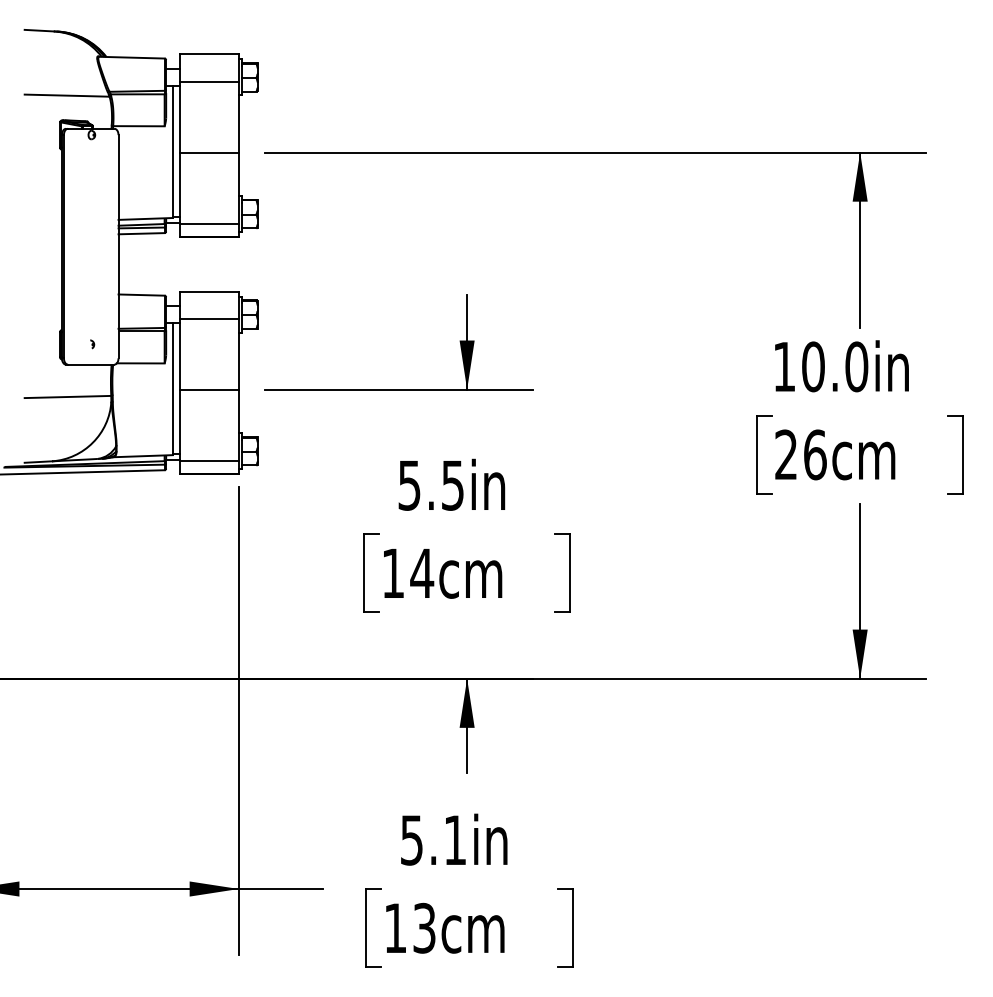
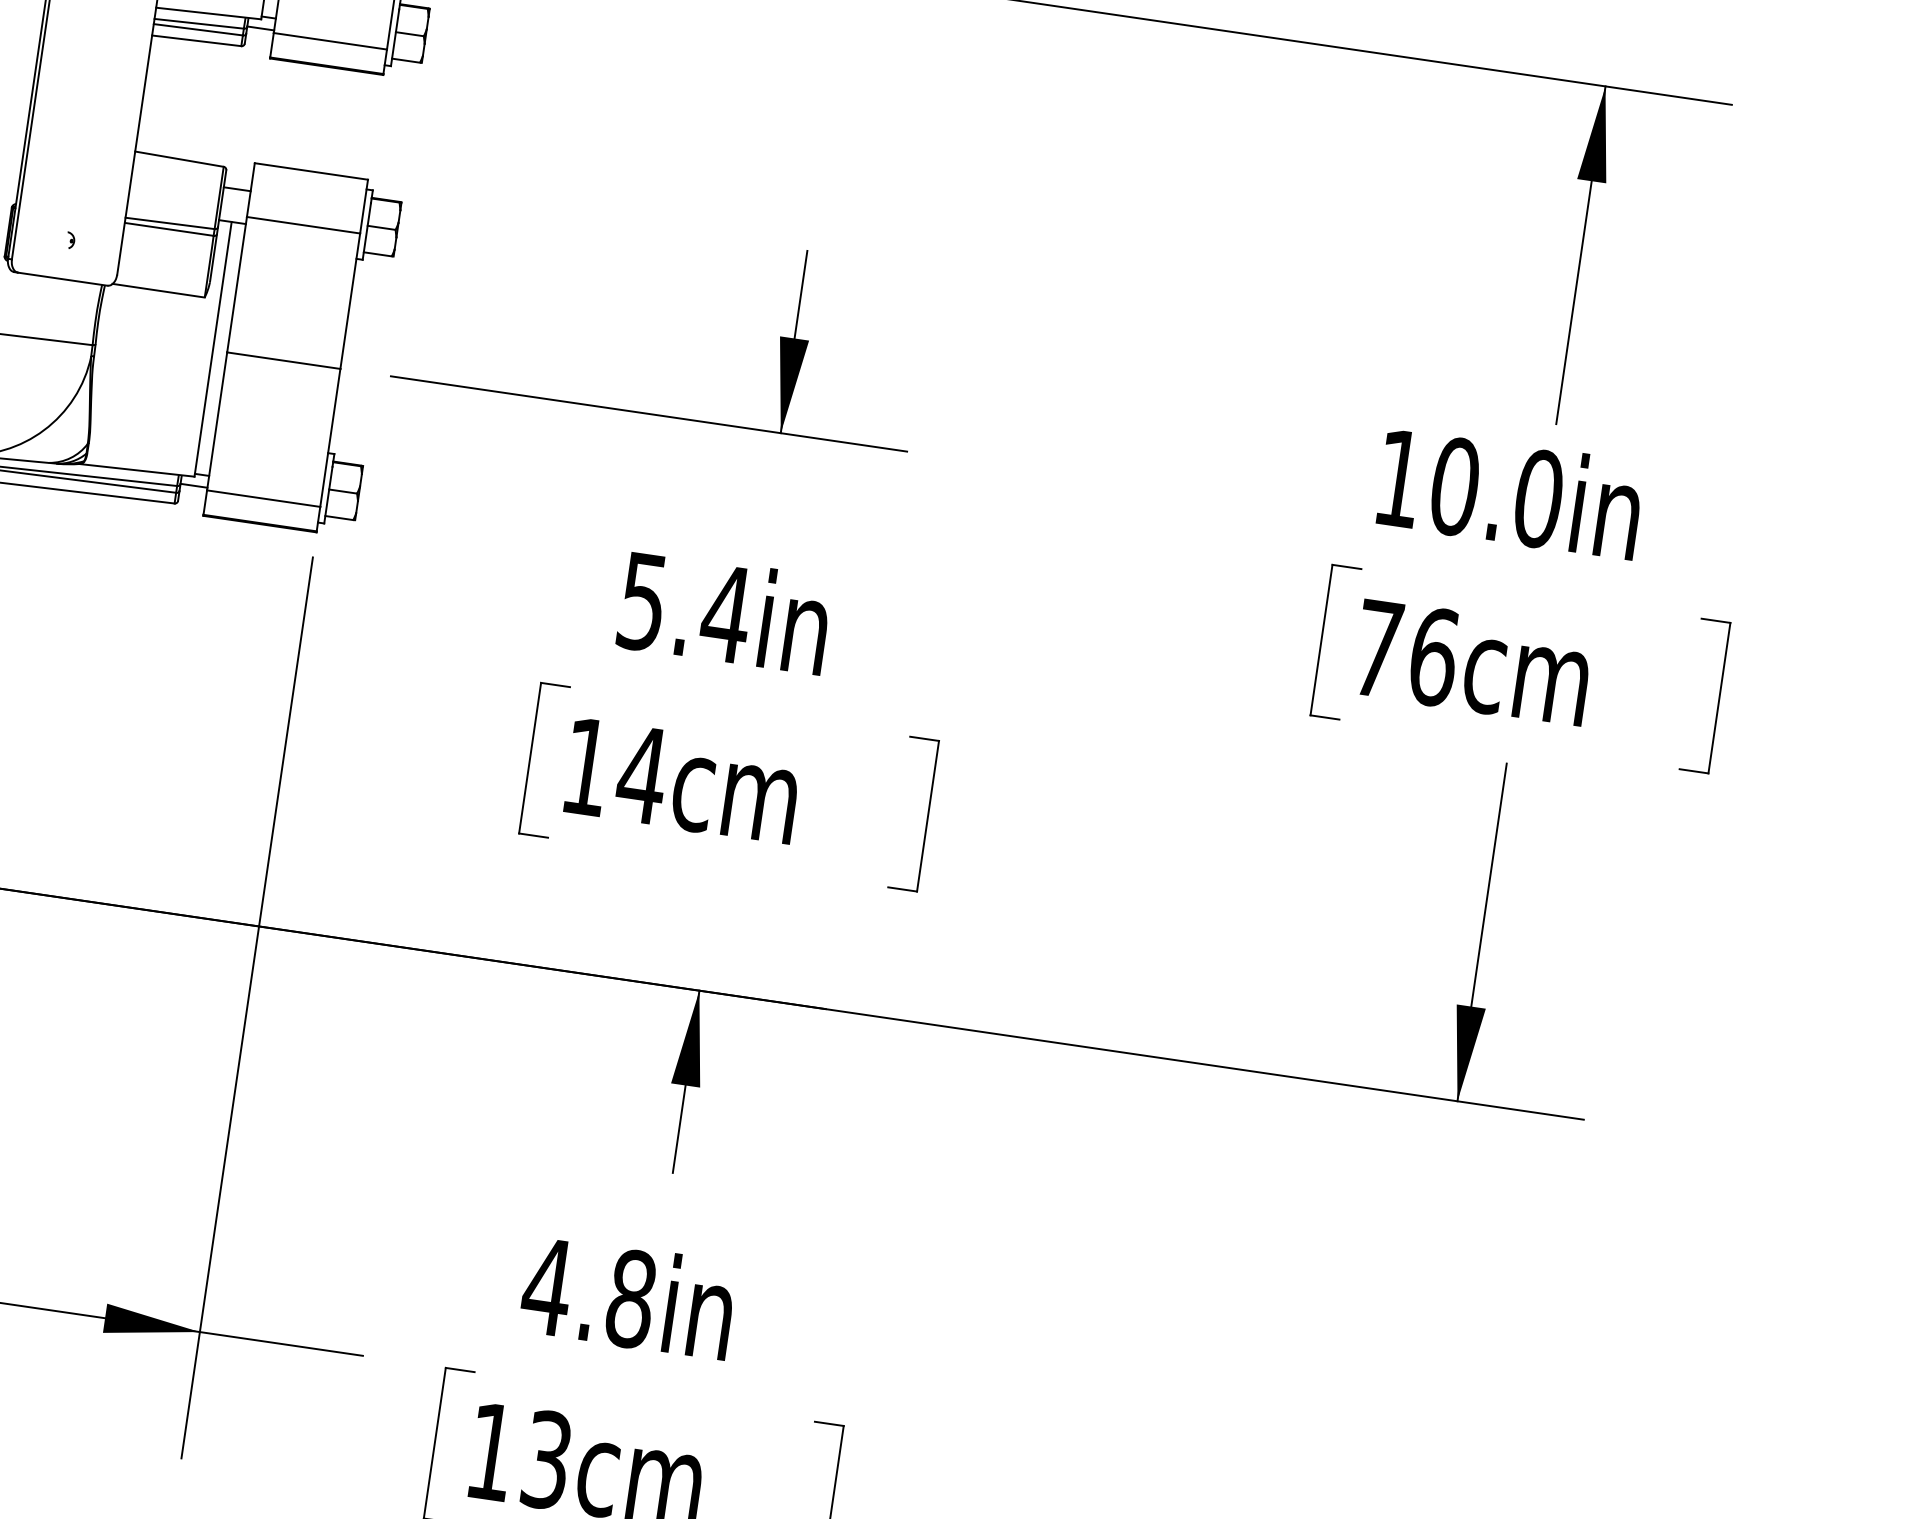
text: (785, 454) -> (1376, 647), 26cm -> 76cm
text: (452, 485) -> (725, 613), 5.5in -> 5.4in
text: (432, 839) -> (587, 1291), 5.1in -> 4.8in

